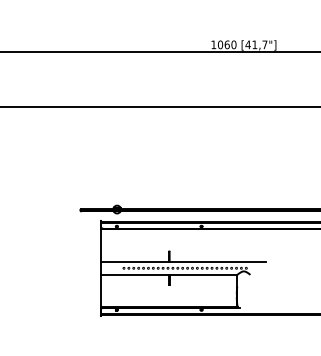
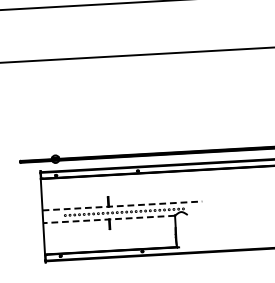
line: (183, 261) -> (122, 205), solid -> dashed
line: (168, 274) -> (108, 219), solid -> dashed

